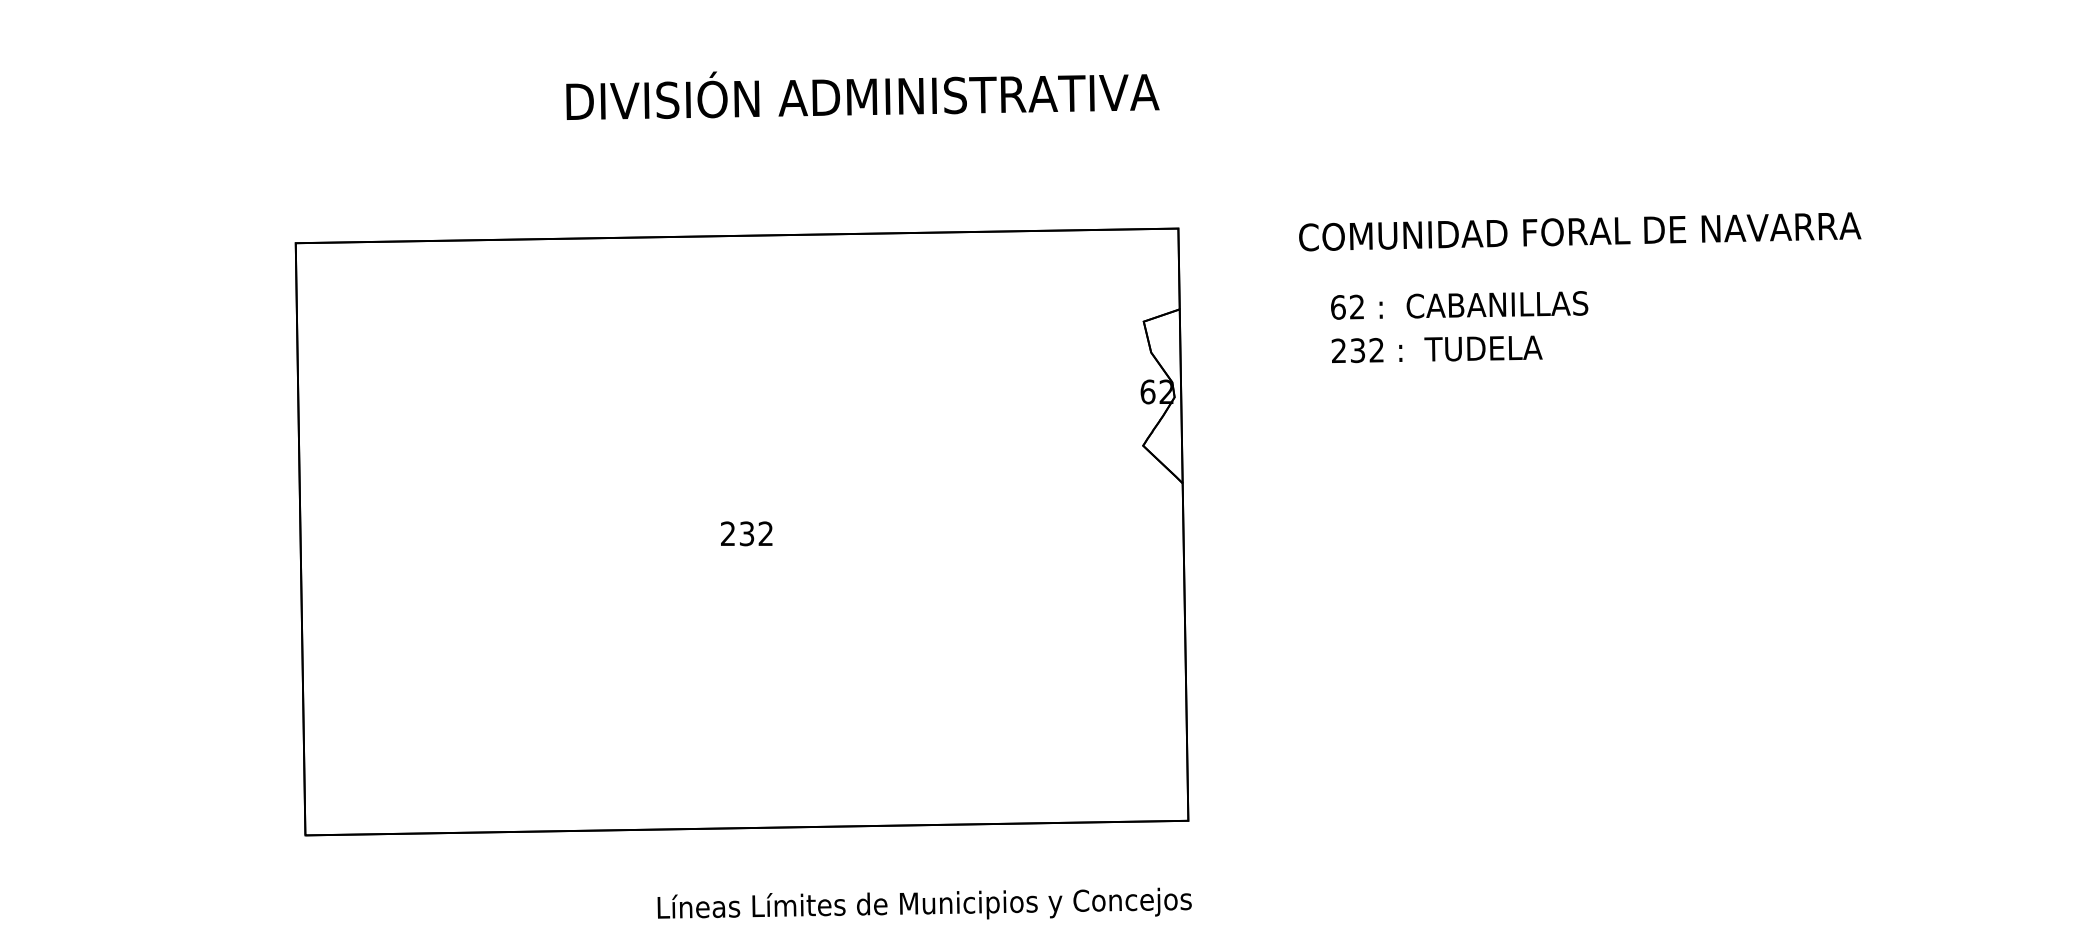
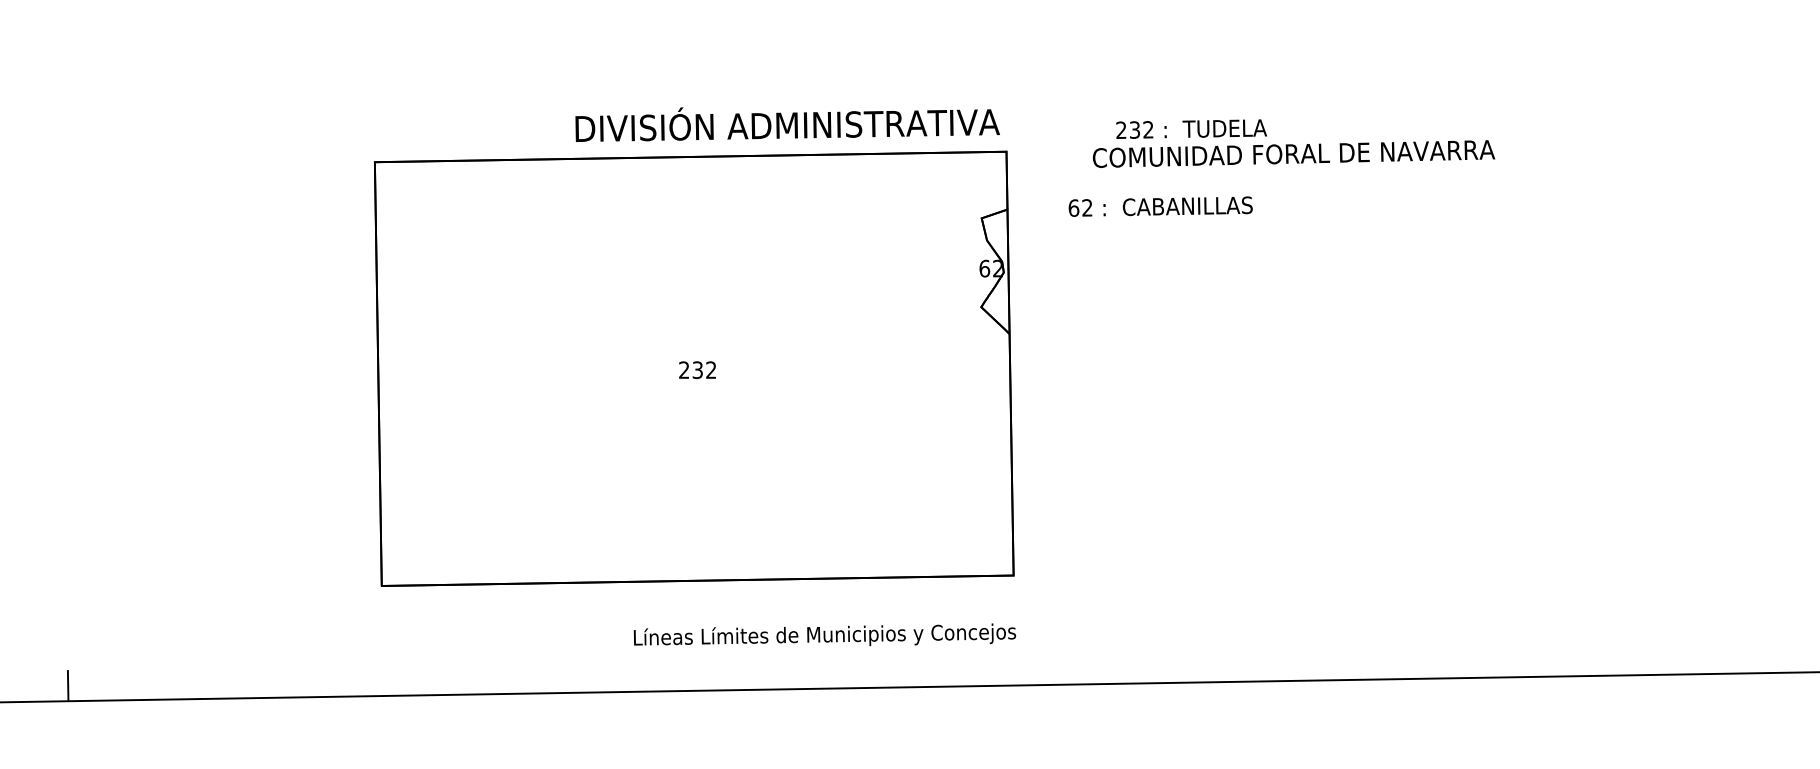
text: (862, 95) -> (787, 124), moved
text: (1459, 305) -> (1160, 206), moved
text: (1436, 348) -> (1191, 128), moved

